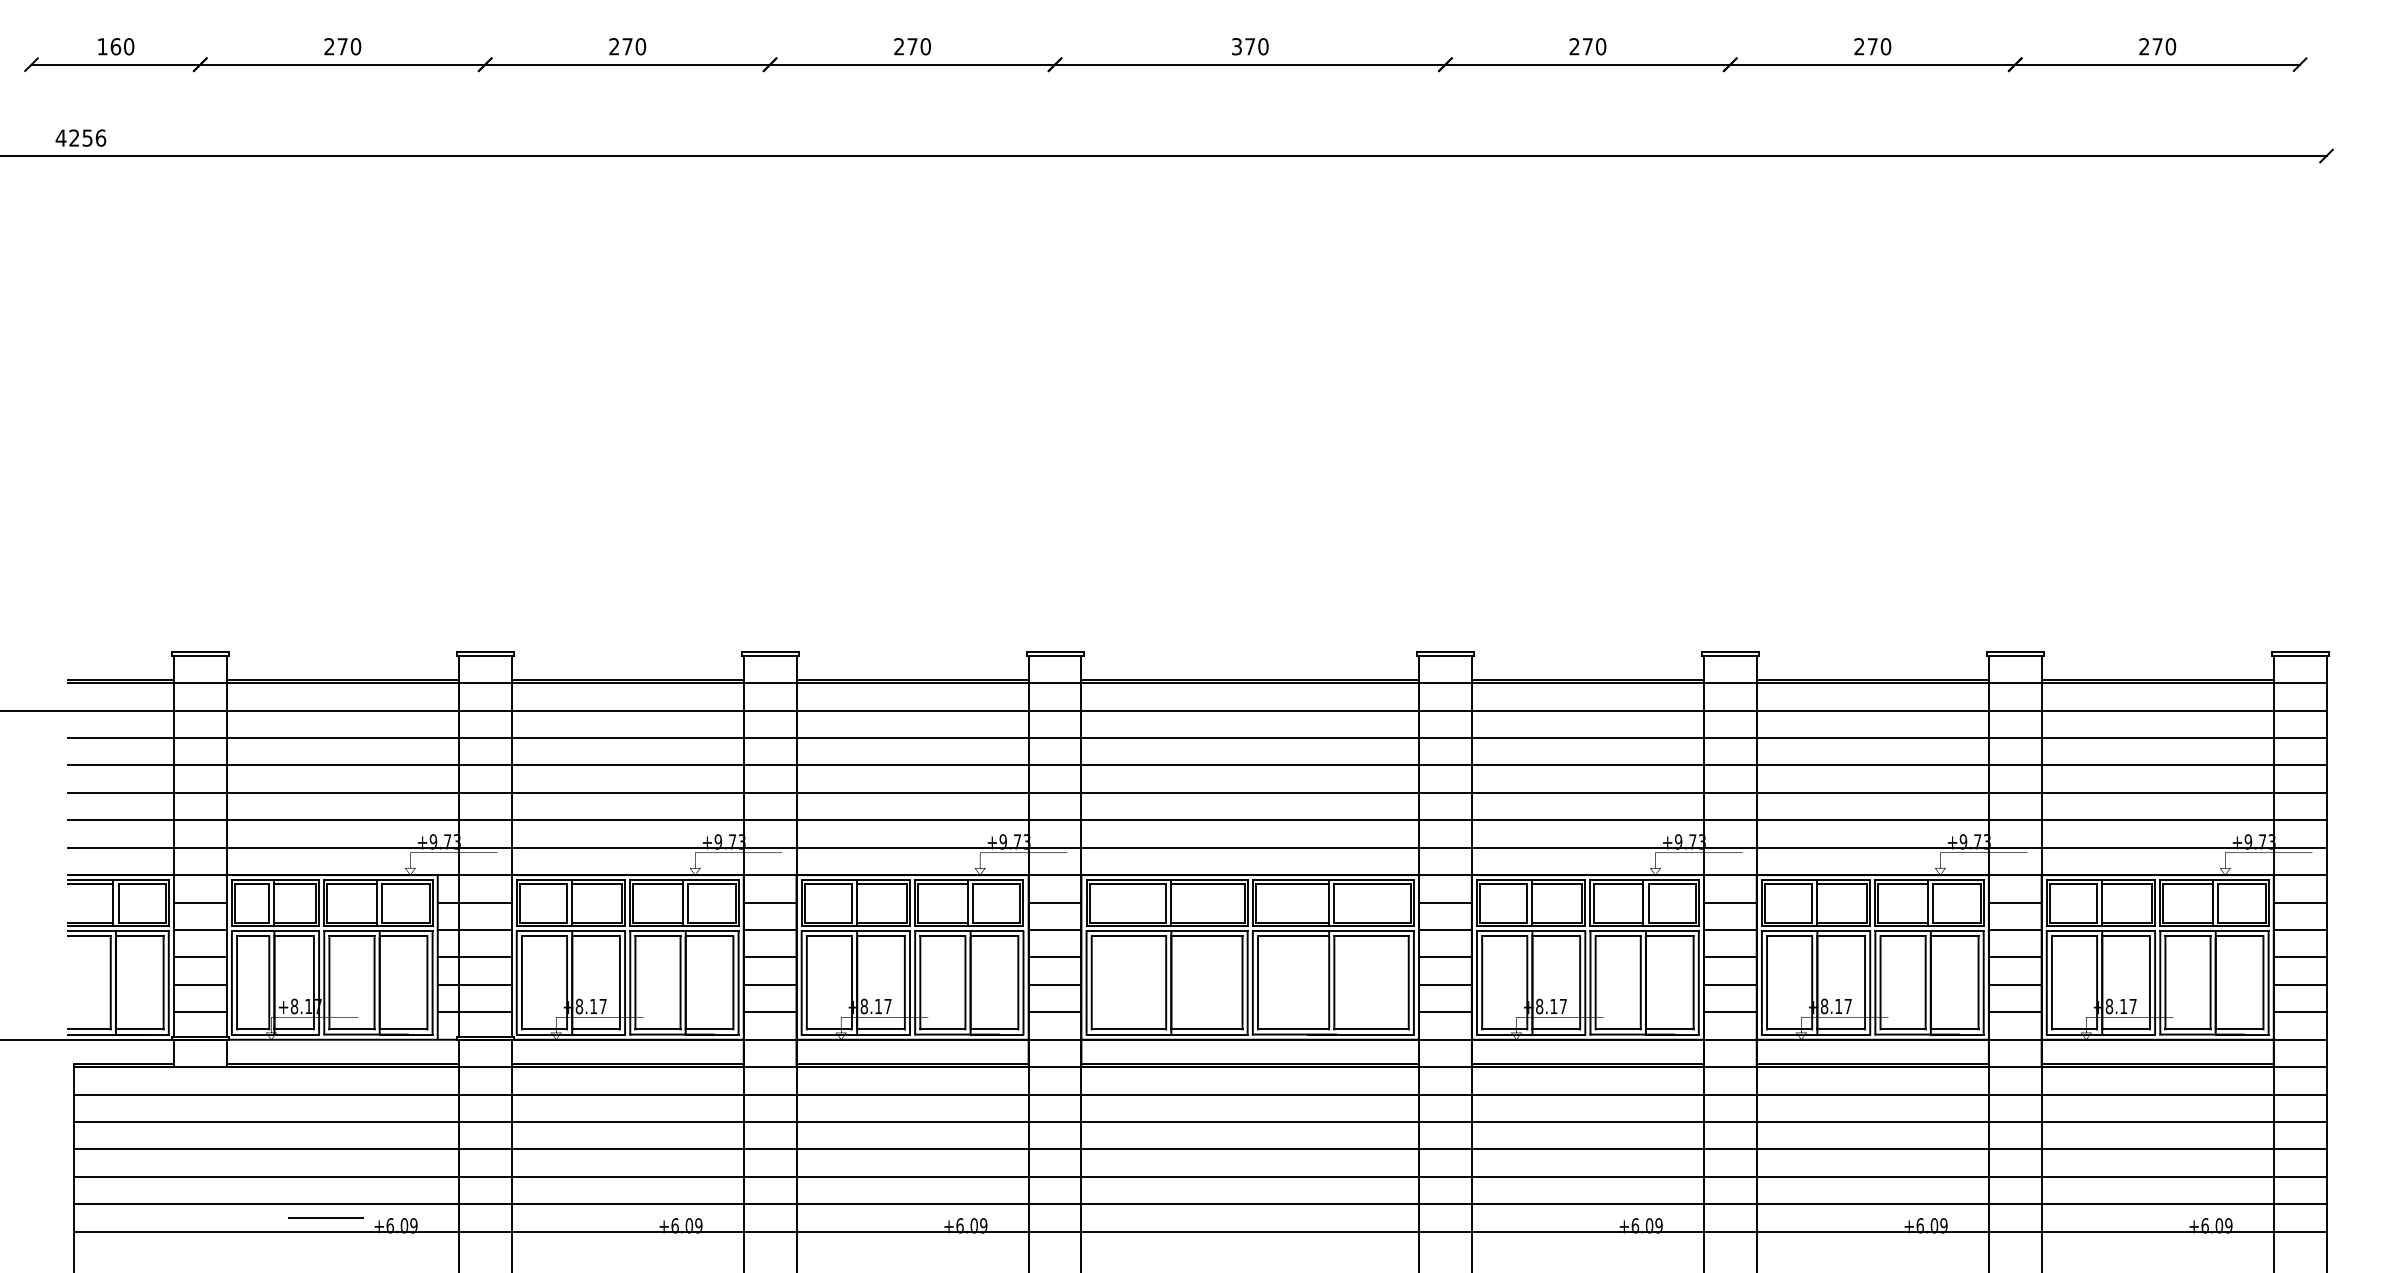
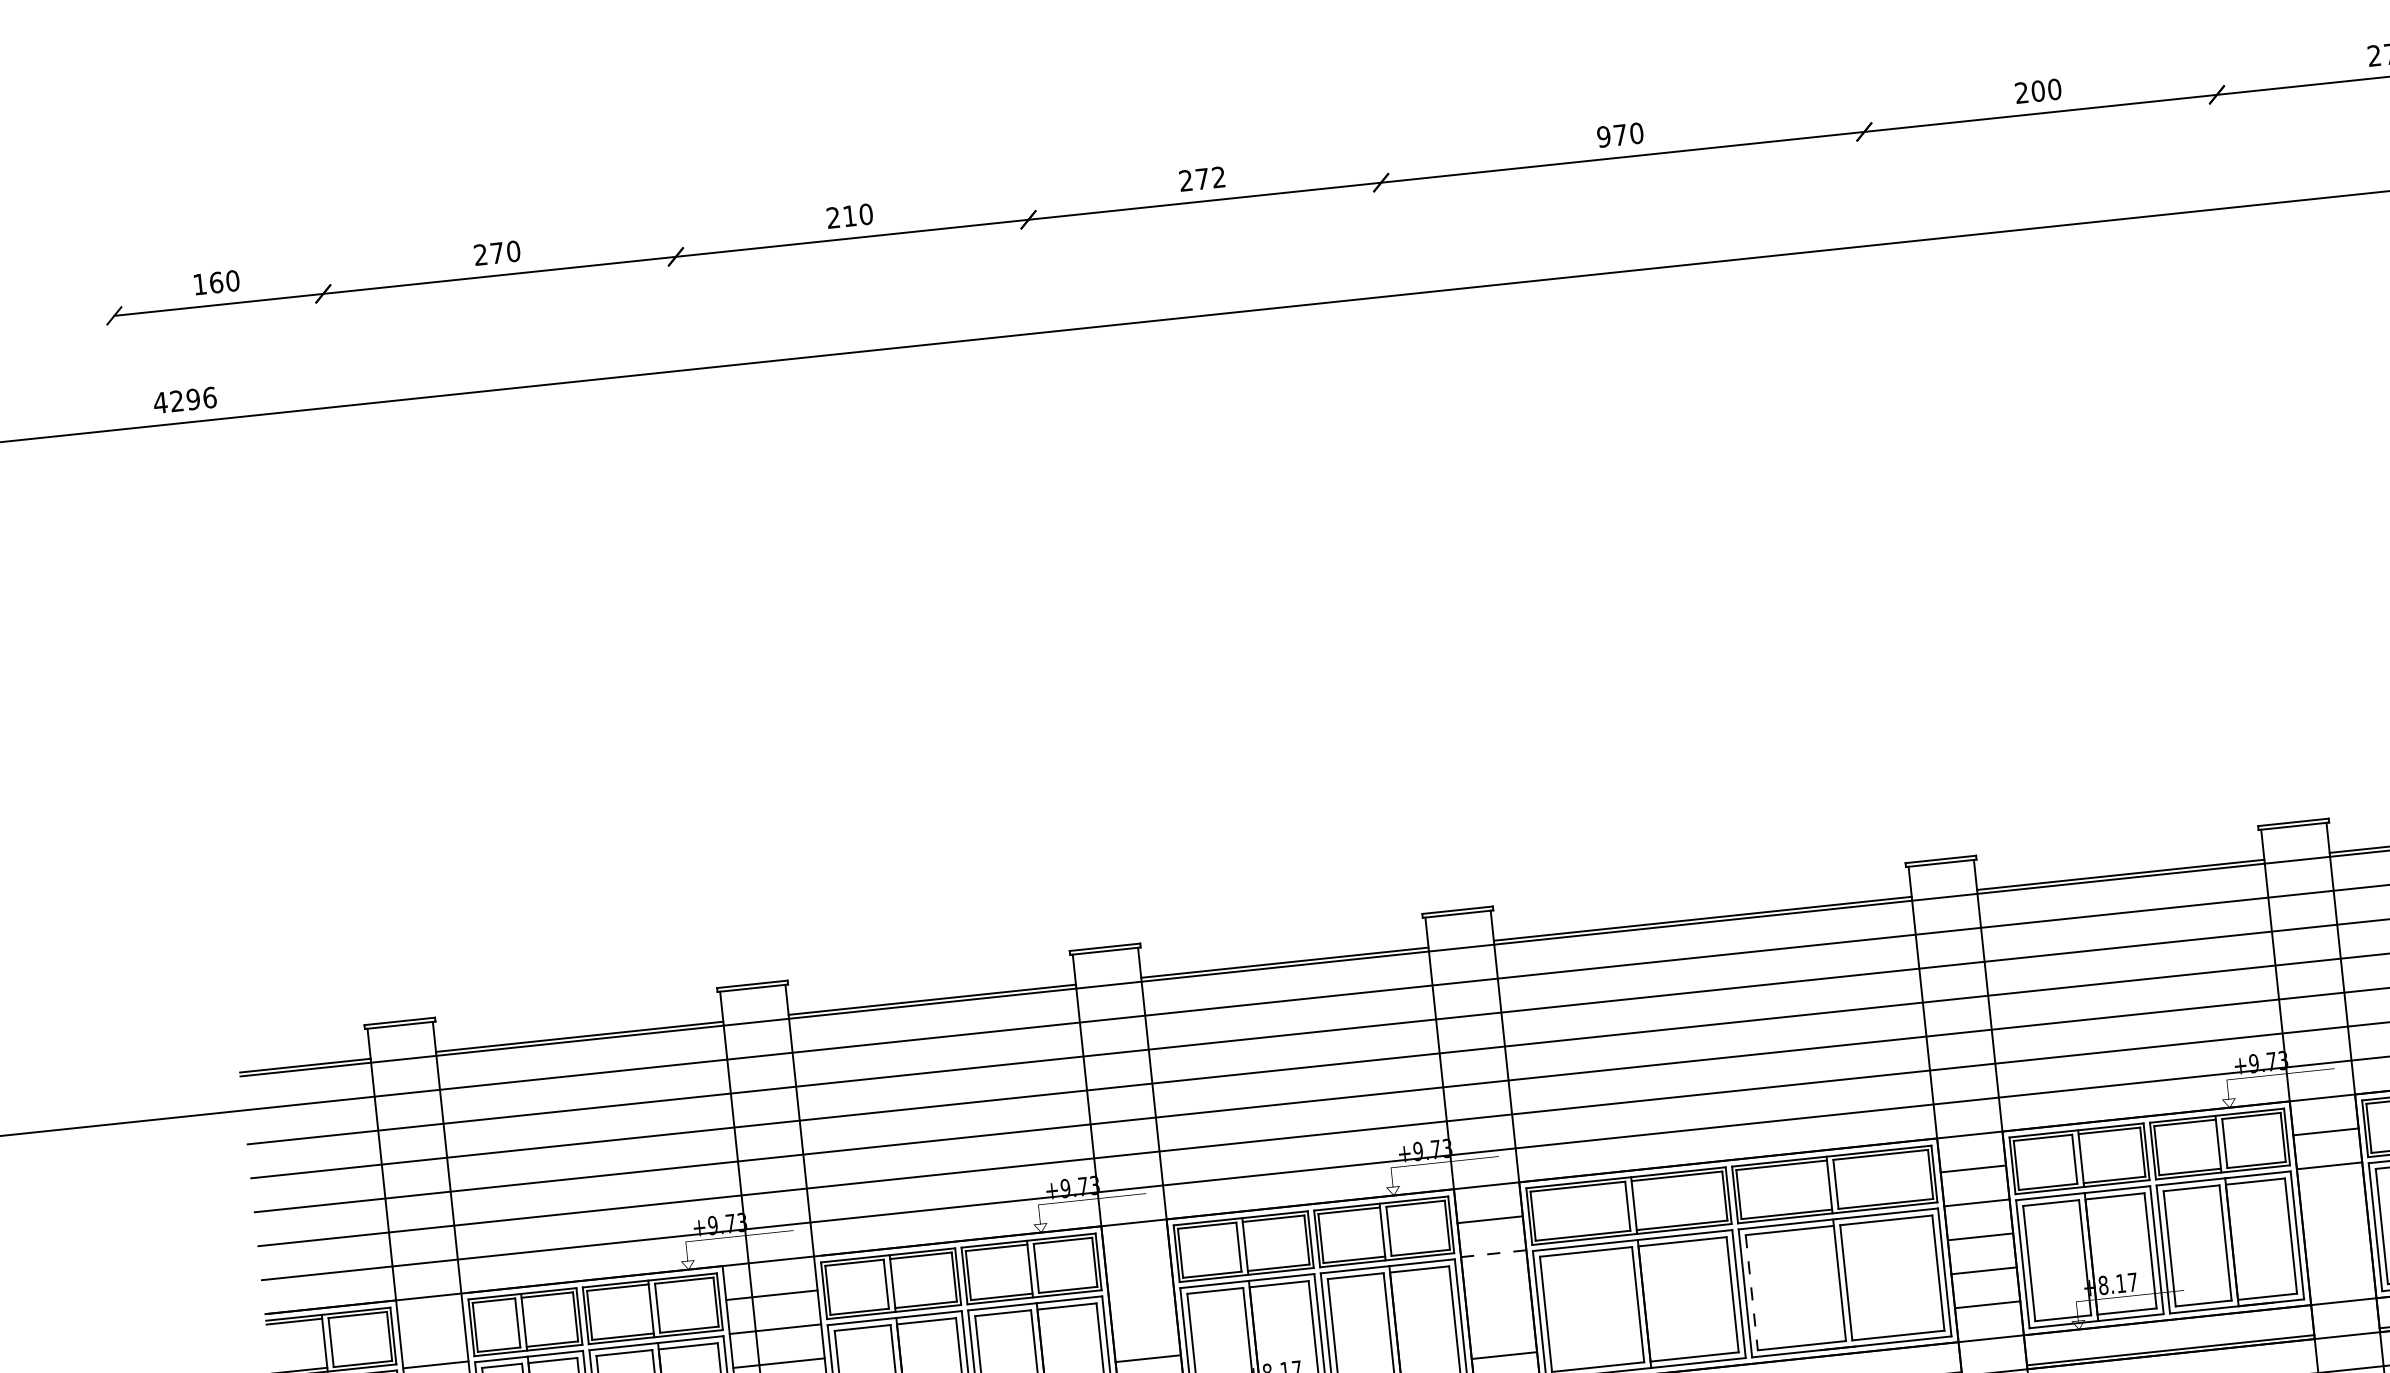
text: (627, 46) -> (849, 215), 270 -> 210
text: (925, 46) -> (1218, 177), 270 -> 272
text: (1236, 46) -> (1603, 136), 370 -> 970
text: (1587, 46) -> (2037, 90), 270 -> 200
text: (87, 137) -> (193, 398), 4256 -> 4296
line: (199, 902) -> (431, 1330), removed
line: (769, 902) -> (1136, 1256), removed
line: (769, 929) -> (1140, 1290), removed
line: (1055, 929) -> (1494, 1253), solid -> dashed
line: (769, 957) -> (1143, 1324), removed
line: (1054, 957) -> (1496, 1287), removed
line: (1729, 957) -> (2332, 1200), removed
line: (1257, 982) -> (1751, 1292), solid -> dashed
line: (1054, 984) -> (1500, 1321), removed
line: (1729, 984) -> (2335, 1233), removed
line: (1729, 1012) -> (2339, 1268), removed

